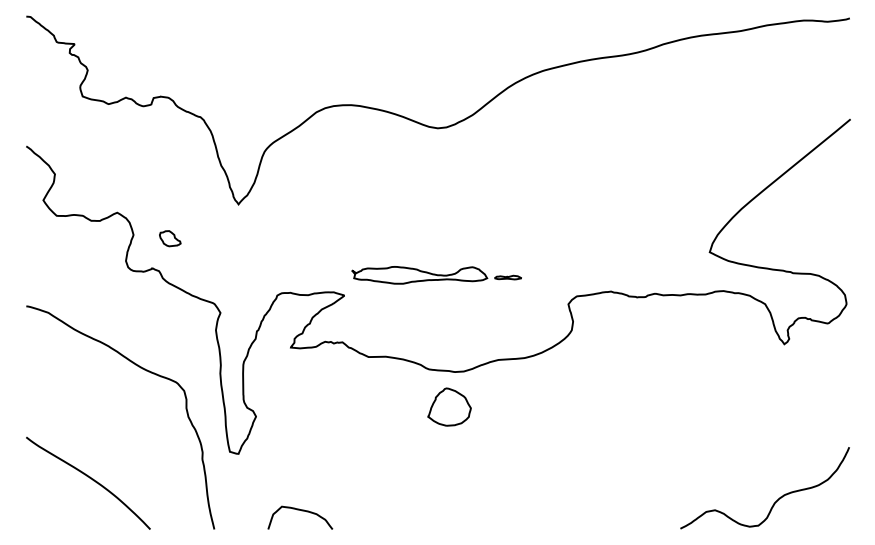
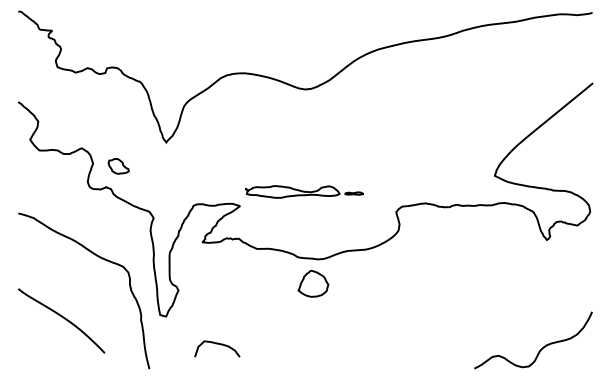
part: (170, 238) -> (118, 166), size x1.4
curve: (91, 479) -> (63, 318), moved
curve: (300, 511) -> (217, 344), moved

